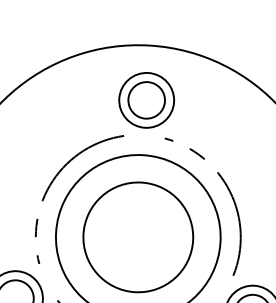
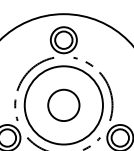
circle: (137, 237) -> (63, 105), size x0.6

